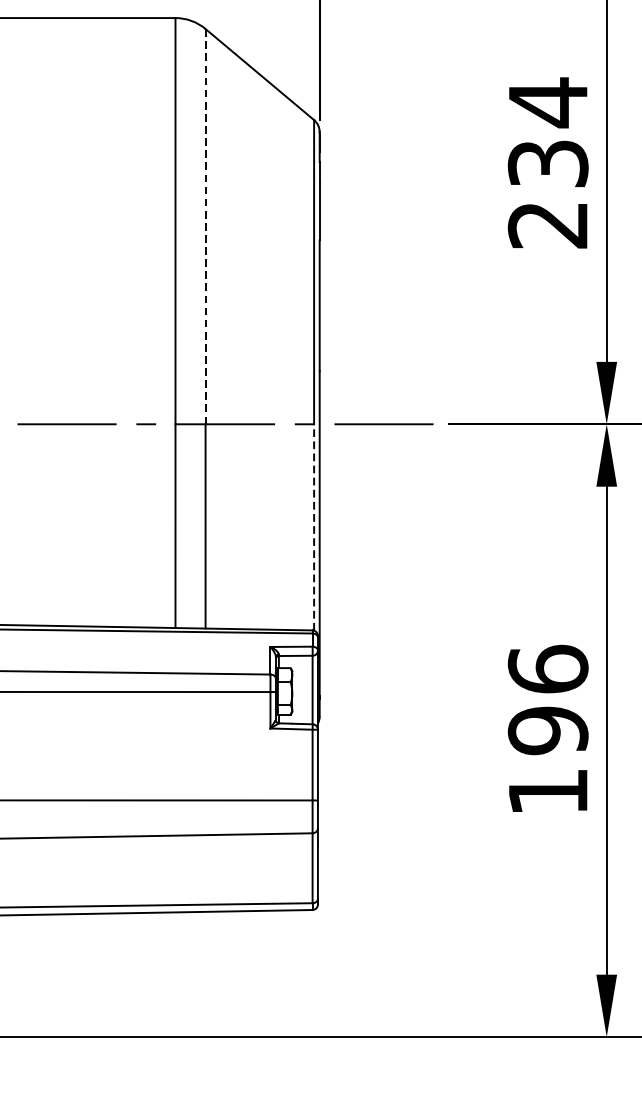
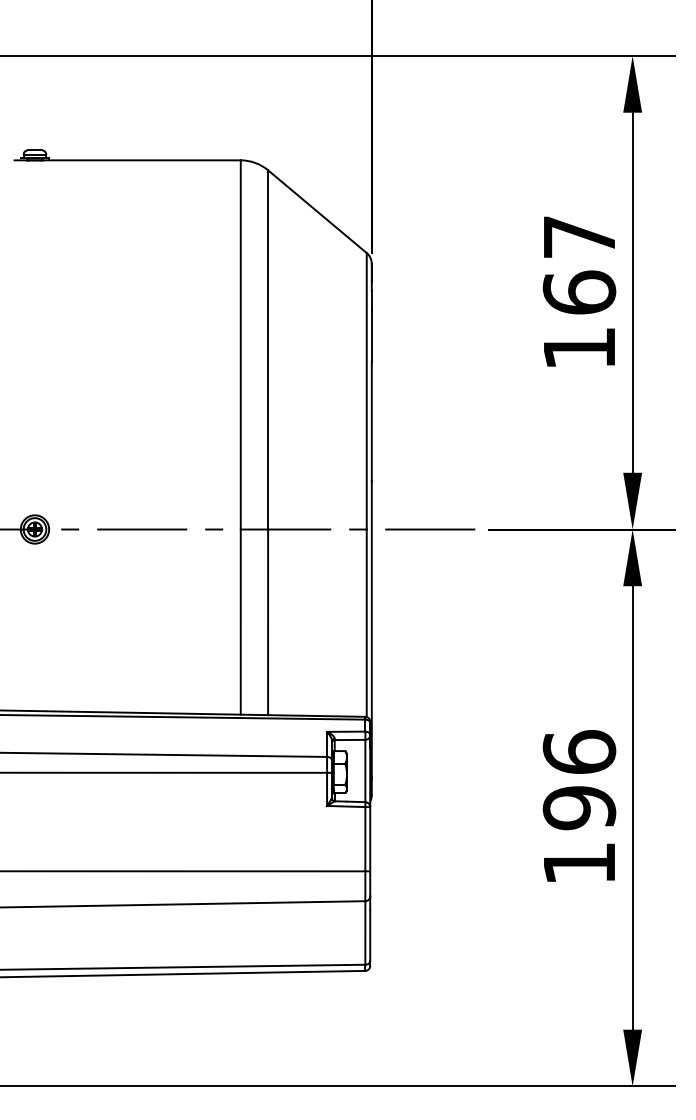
text: (548, 162) -> (579, 291), 234 -> 167
line: (206, 226) -> (268, 349), dashed -> solid
line: (313, 527) -> (366, 623), dashed -> solid

